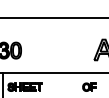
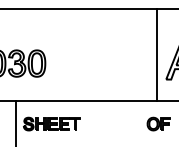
line: (88, 45) -> (156, 55), added

